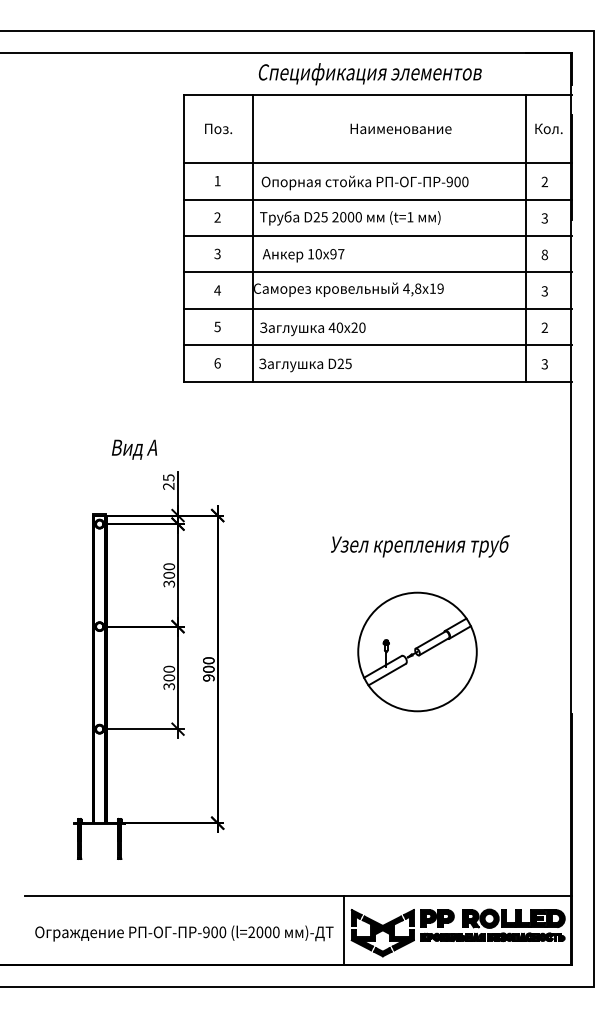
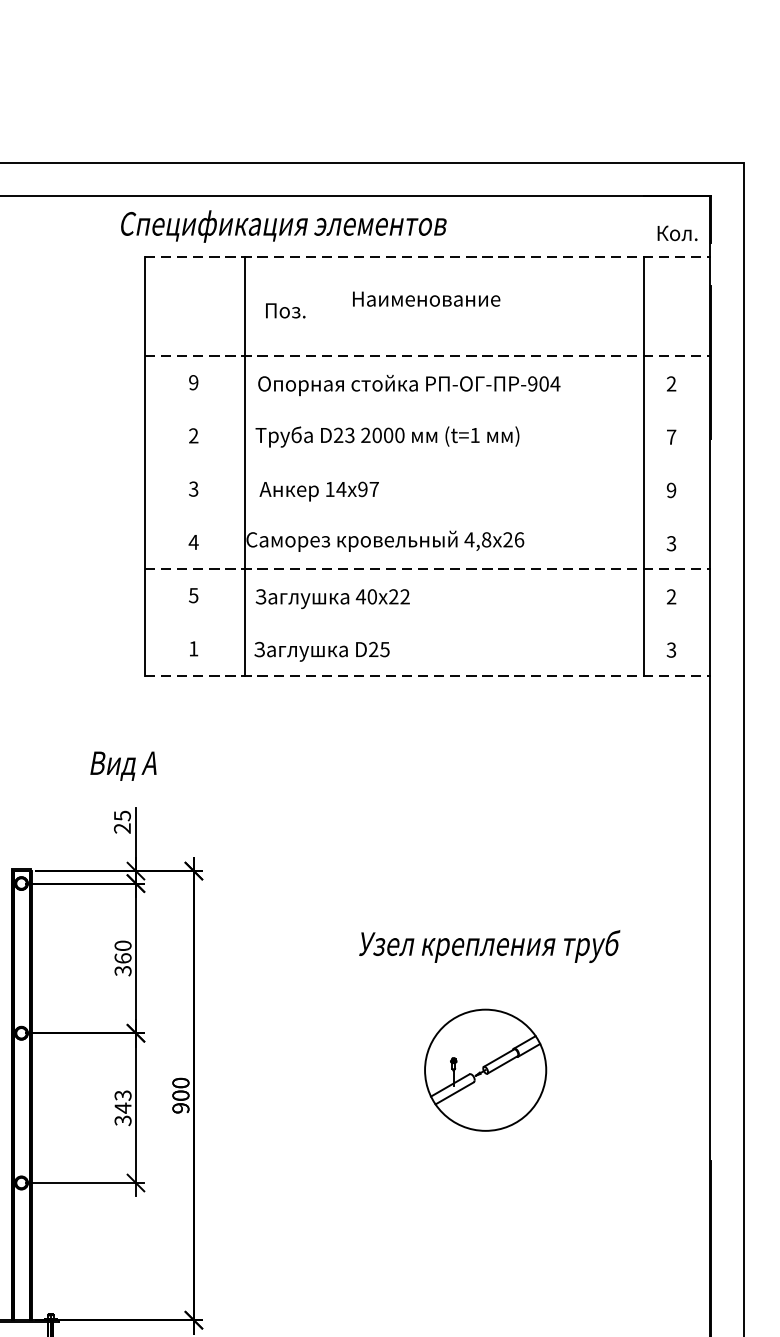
text: (369, 74) -> (282, 227), moved
line: (377, 94) -> (427, 256), solid -> dashed
text: (218, 128) -> (285, 310), moved
text: (400, 128) -> (425, 298), moved
text: (548, 128) -> (676, 232), moved
line: (377, 163) -> (427, 356), solid -> dashed
text: (217, 180) -> (193, 381), 1 -> 9
text: (464, 181) -> (554, 383), -900 -> -904
line: (377, 199) -> (427, 409), removed
text: (324, 216) -> (349, 434), D25 -> D23
text: (544, 218) -> (671, 437), 3 -> 7
line: (377, 235) -> (427, 462), removed
text: (318, 254) -> (341, 489), 10 -> 14
text: (544, 255) -> (671, 491), 8 -> 9
line: (377, 272) -> (427, 516), removed
text: (436, 288) -> (513, 539), 19 -> 26
line: (377, 308) -> (427, 568), solid -> dashed
text: (362, 327) -> (405, 596), 20 -> 22
line: (377, 345) -> (427, 622), removed
text: (217, 363) -> (193, 649), 6 -> 1
line: (377, 381) -> (427, 675), solid -> dashed
text: (134, 449) -> (123, 765), moved
text: (420, 546) -> (489, 946), moved
text: (168, 574) -> (122, 957), 300 -> 360
part: (417, 651) -> (485, 1069), size x0.7
text: (169, 673) -> (123, 1101), 300 -> 343

